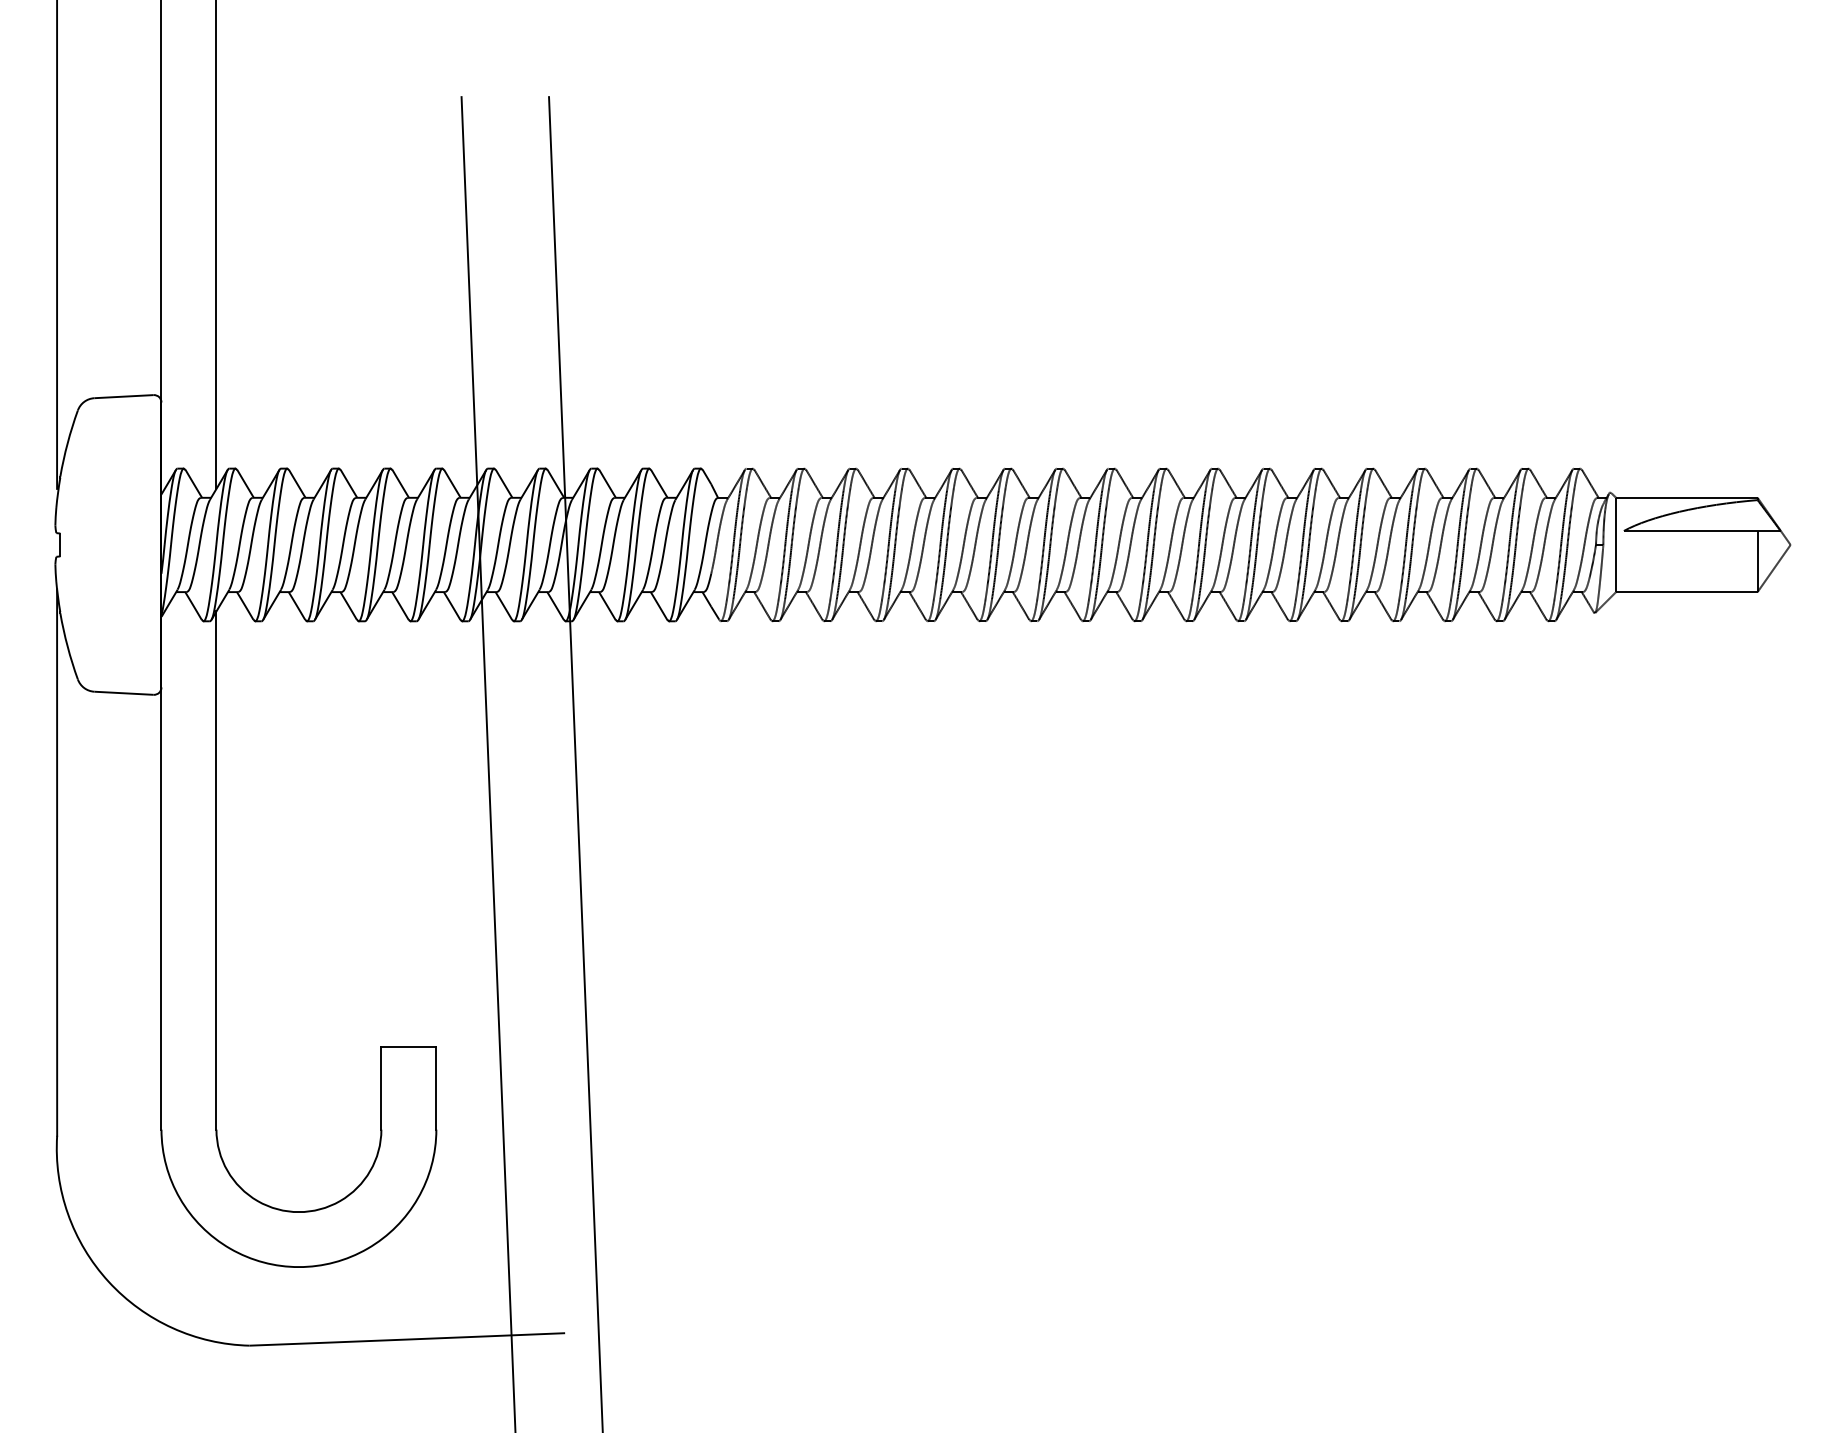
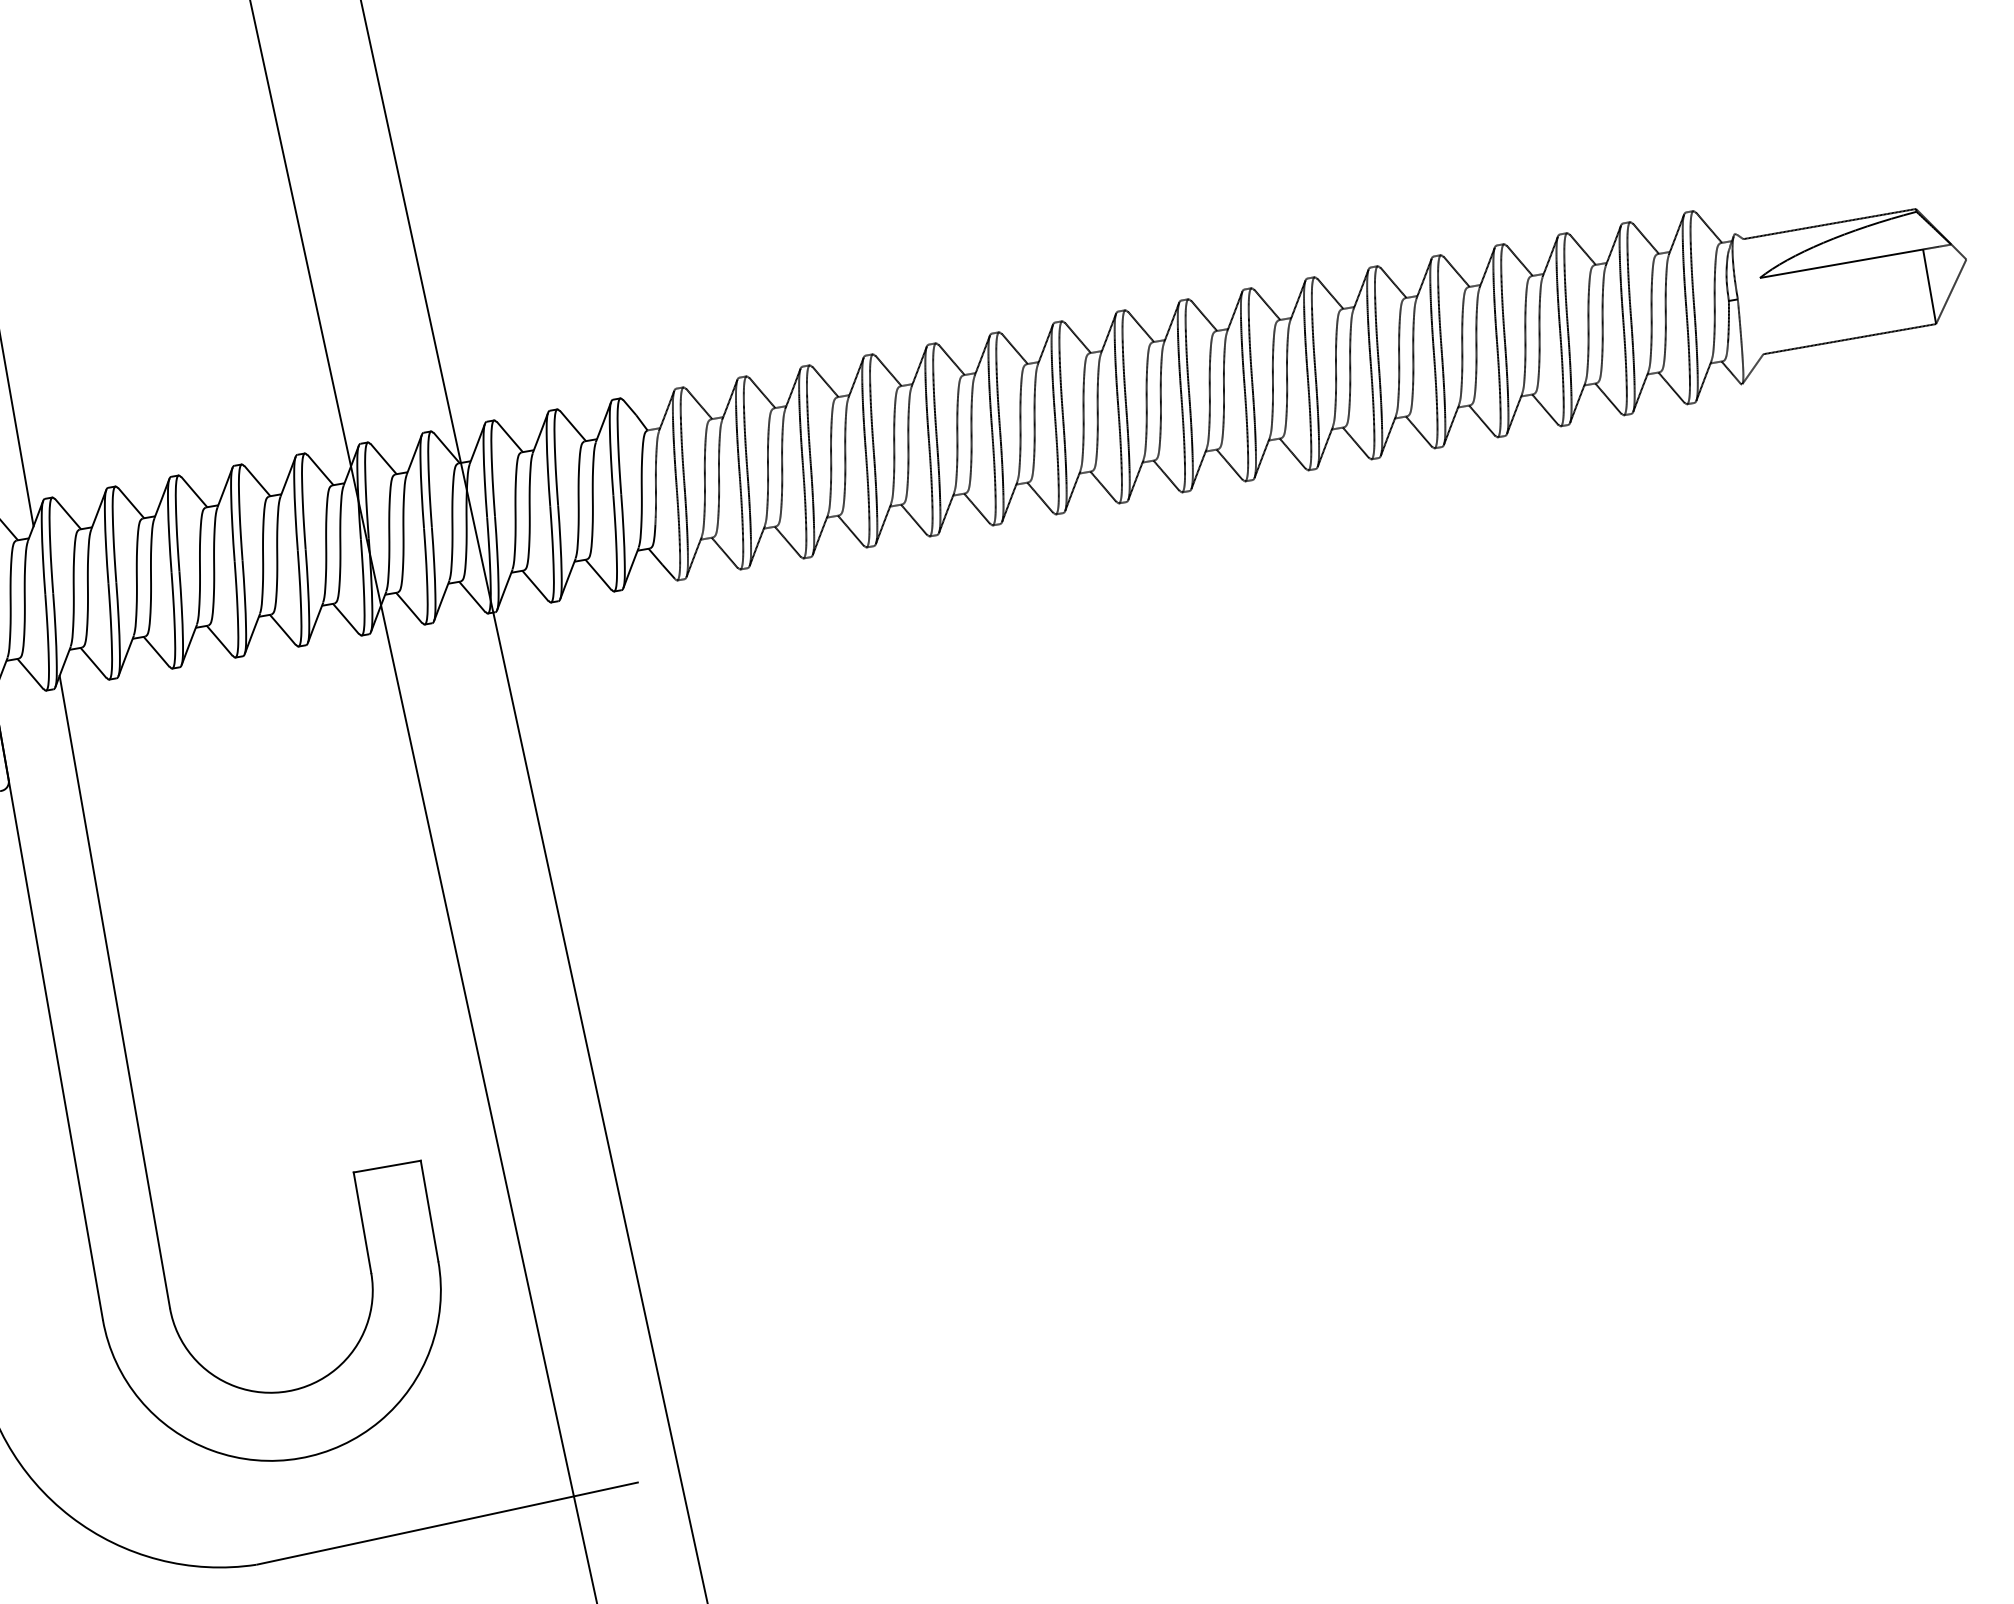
line: (1616, 544) -> (1753, 296), removed

